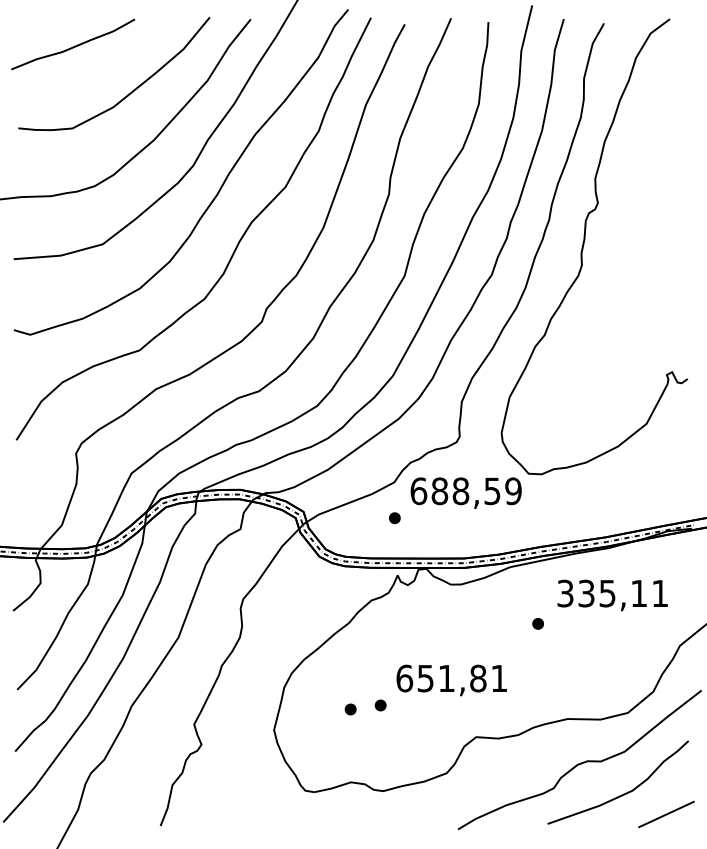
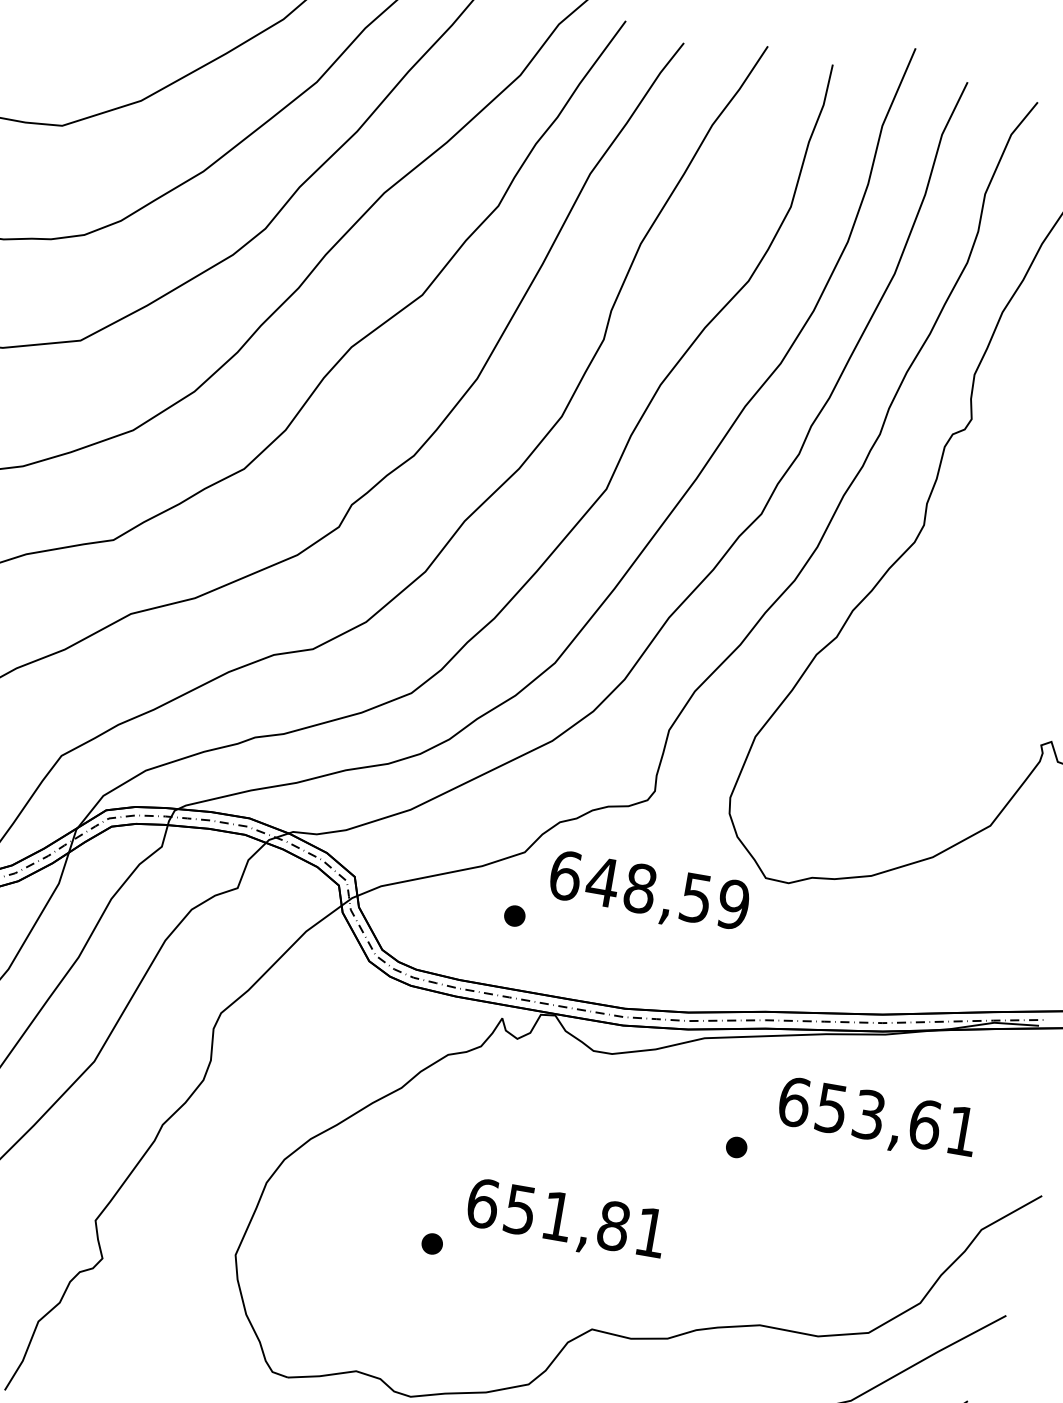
text: (439, 491) -> (602, 882), 688,59 -> 648,59
text: (602, 593) -> (860, 1113), 335,11 -> 653,61
part: (350, 709) -> (377, 1241), removed

